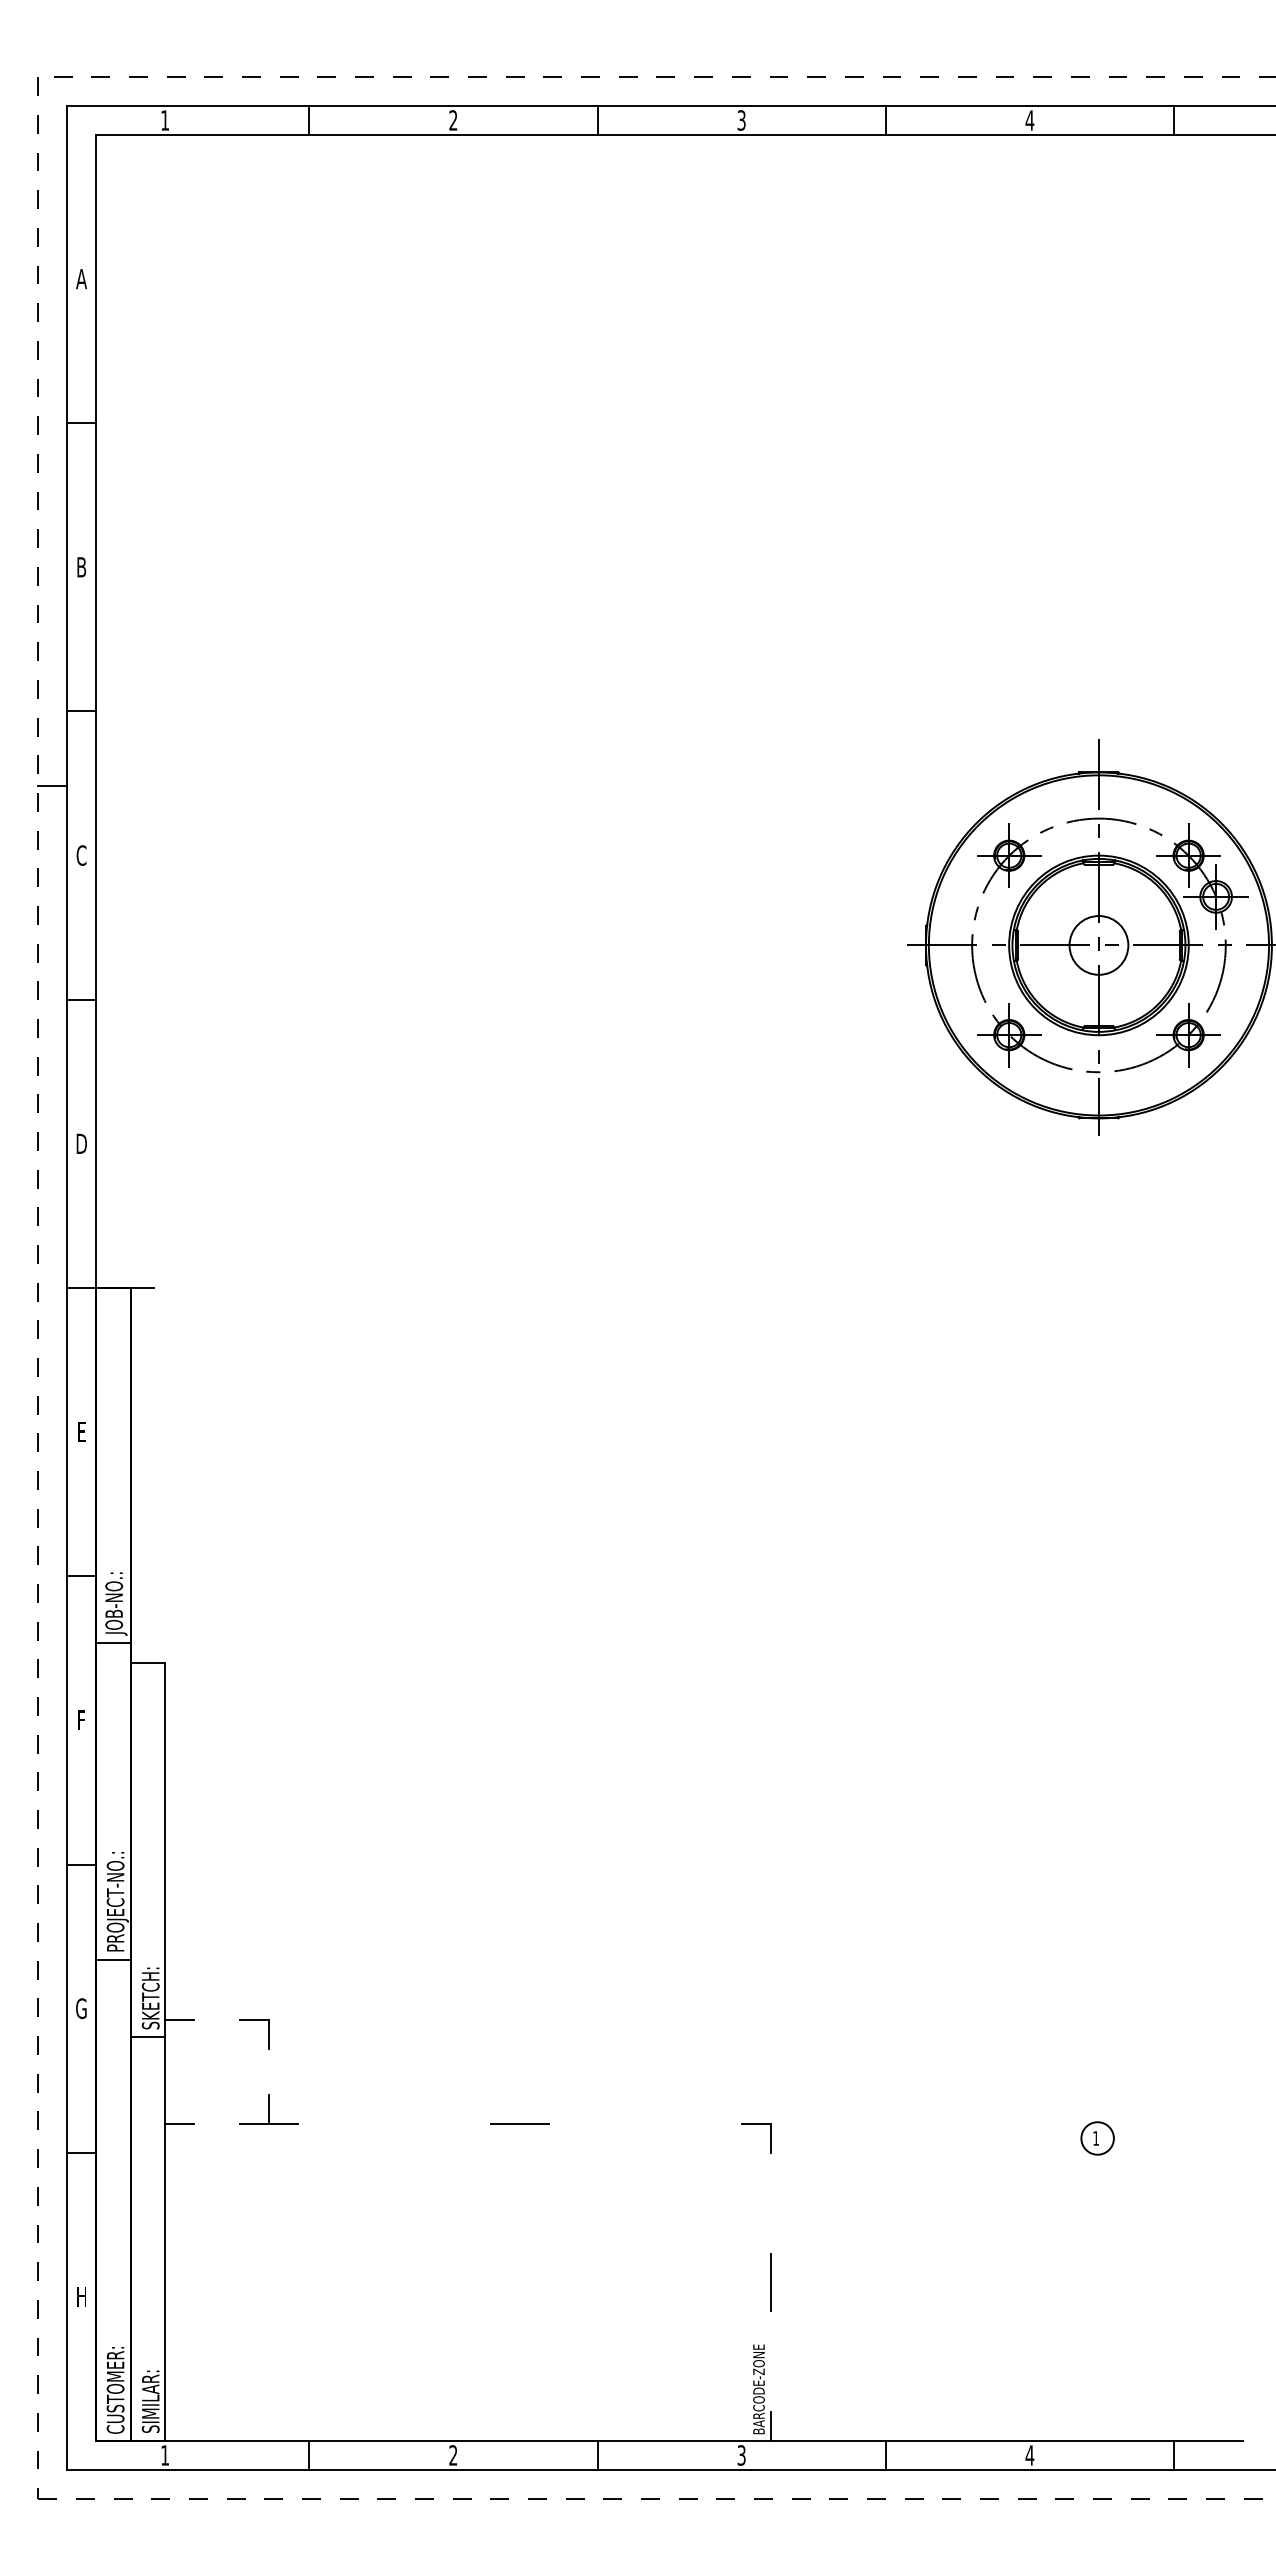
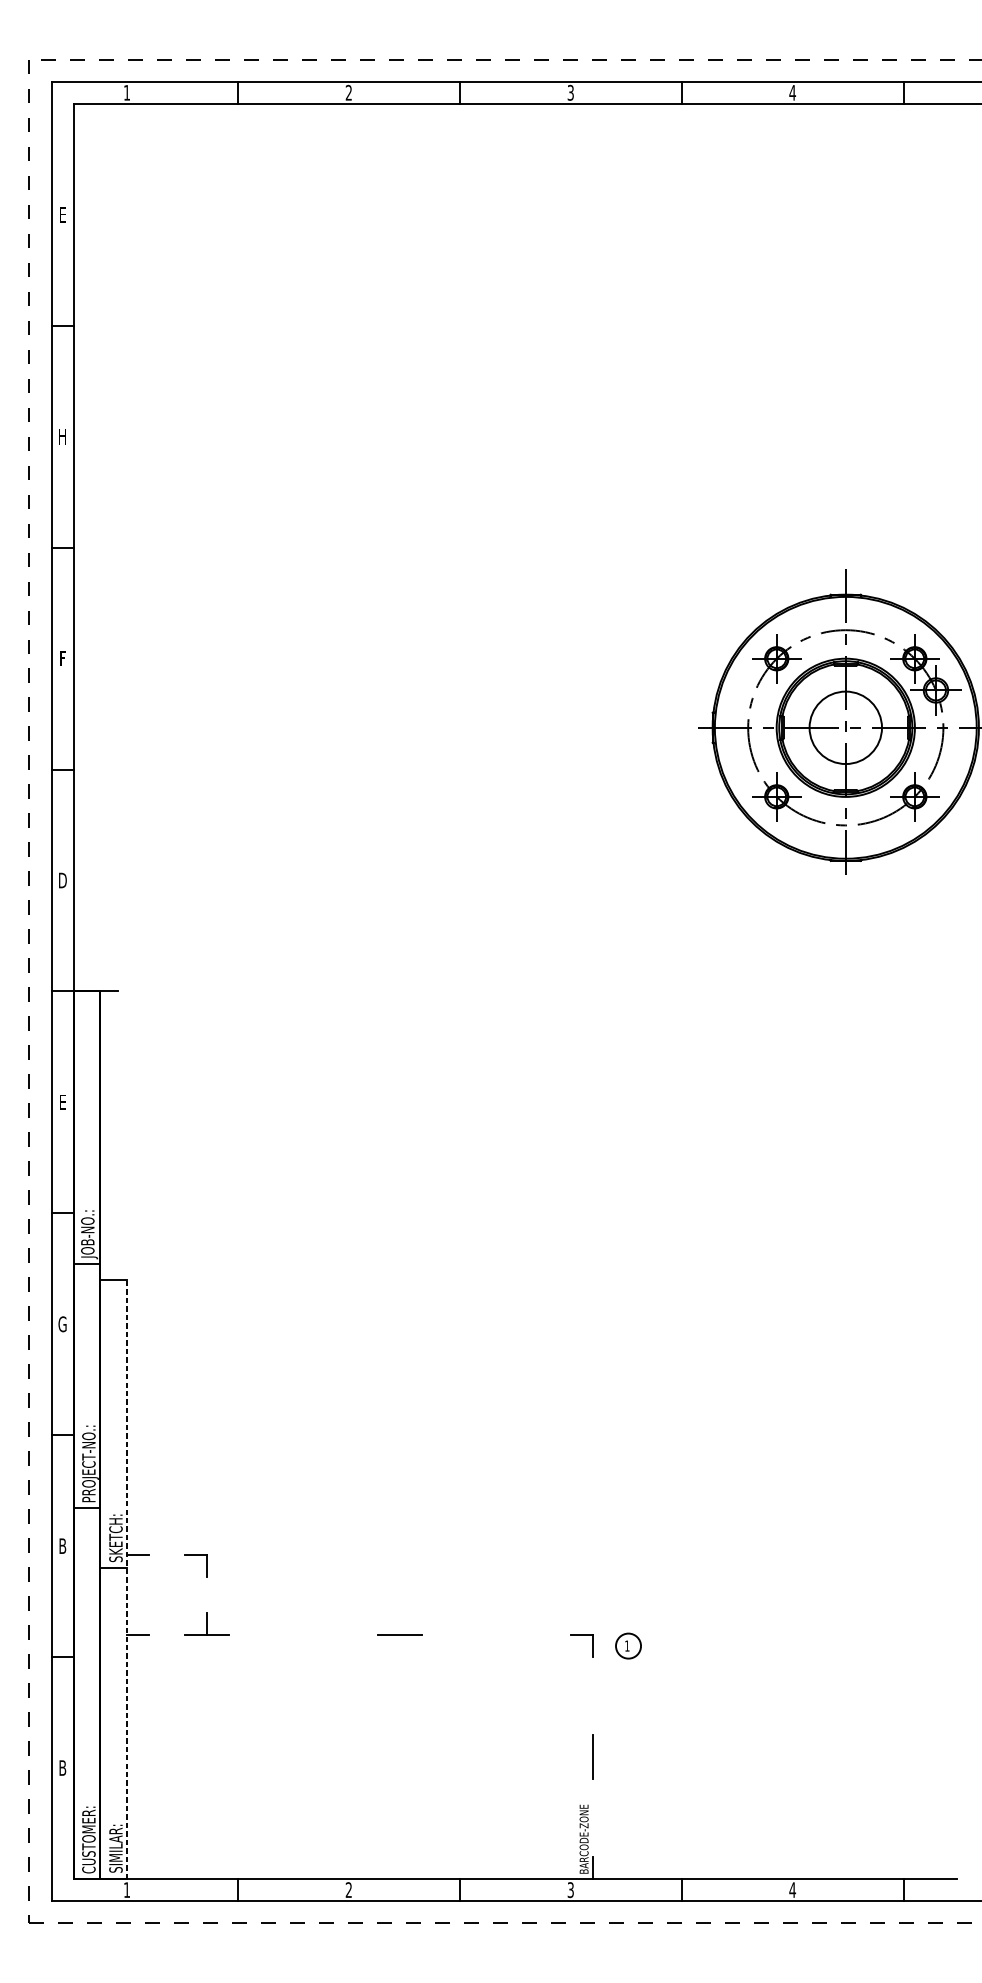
text: (81, 279) -> (62, 215), A -> E
text: (81, 567) -> (62, 436), B -> H
line: (52, 786) -> (40, 605), removed
text: (81, 855) -> (62, 658), C -> F
circle: (1098, 945) -> (845, 727), size x1.6
text: (81, 1720) -> (62, 1324), F -> G
text: (81, 2008) -> (62, 1546), G -> B
line: (165, 2051) -> (127, 1579), solid -> dashed
part: (1097, 2138) -> (628, 1646), moved
text: (81, 2296) -> (62, 1767), H -> B

